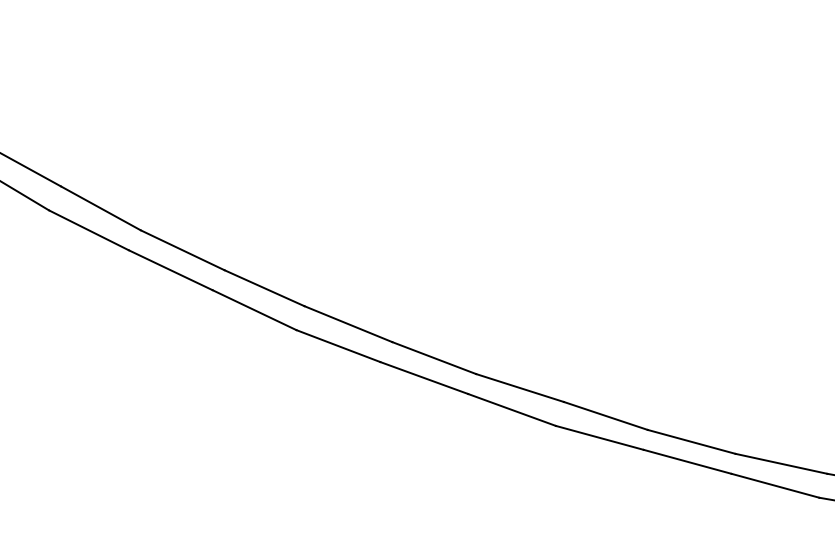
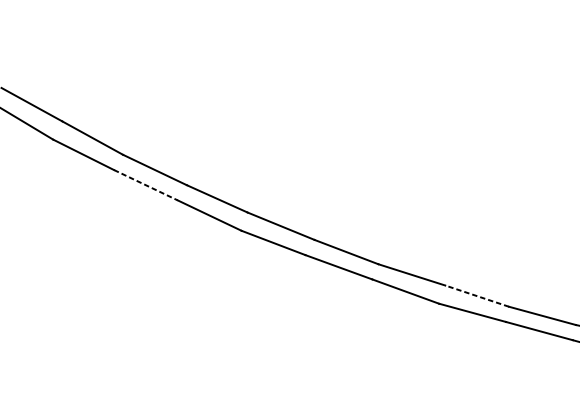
line: (171, 270) -> (146, 185), solid -> dashed
line: (605, 415) -> (476, 295), solid -> dashed

